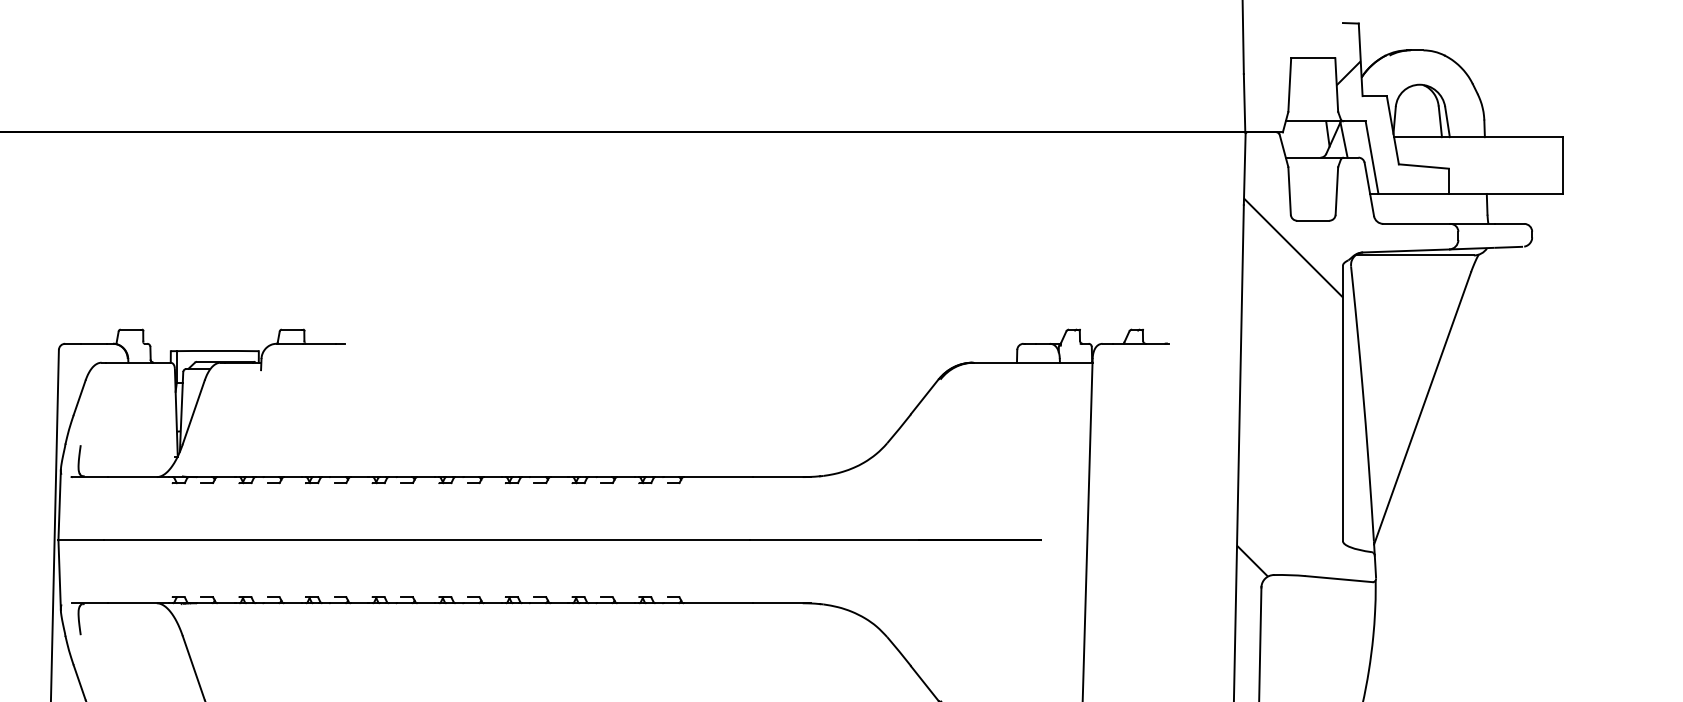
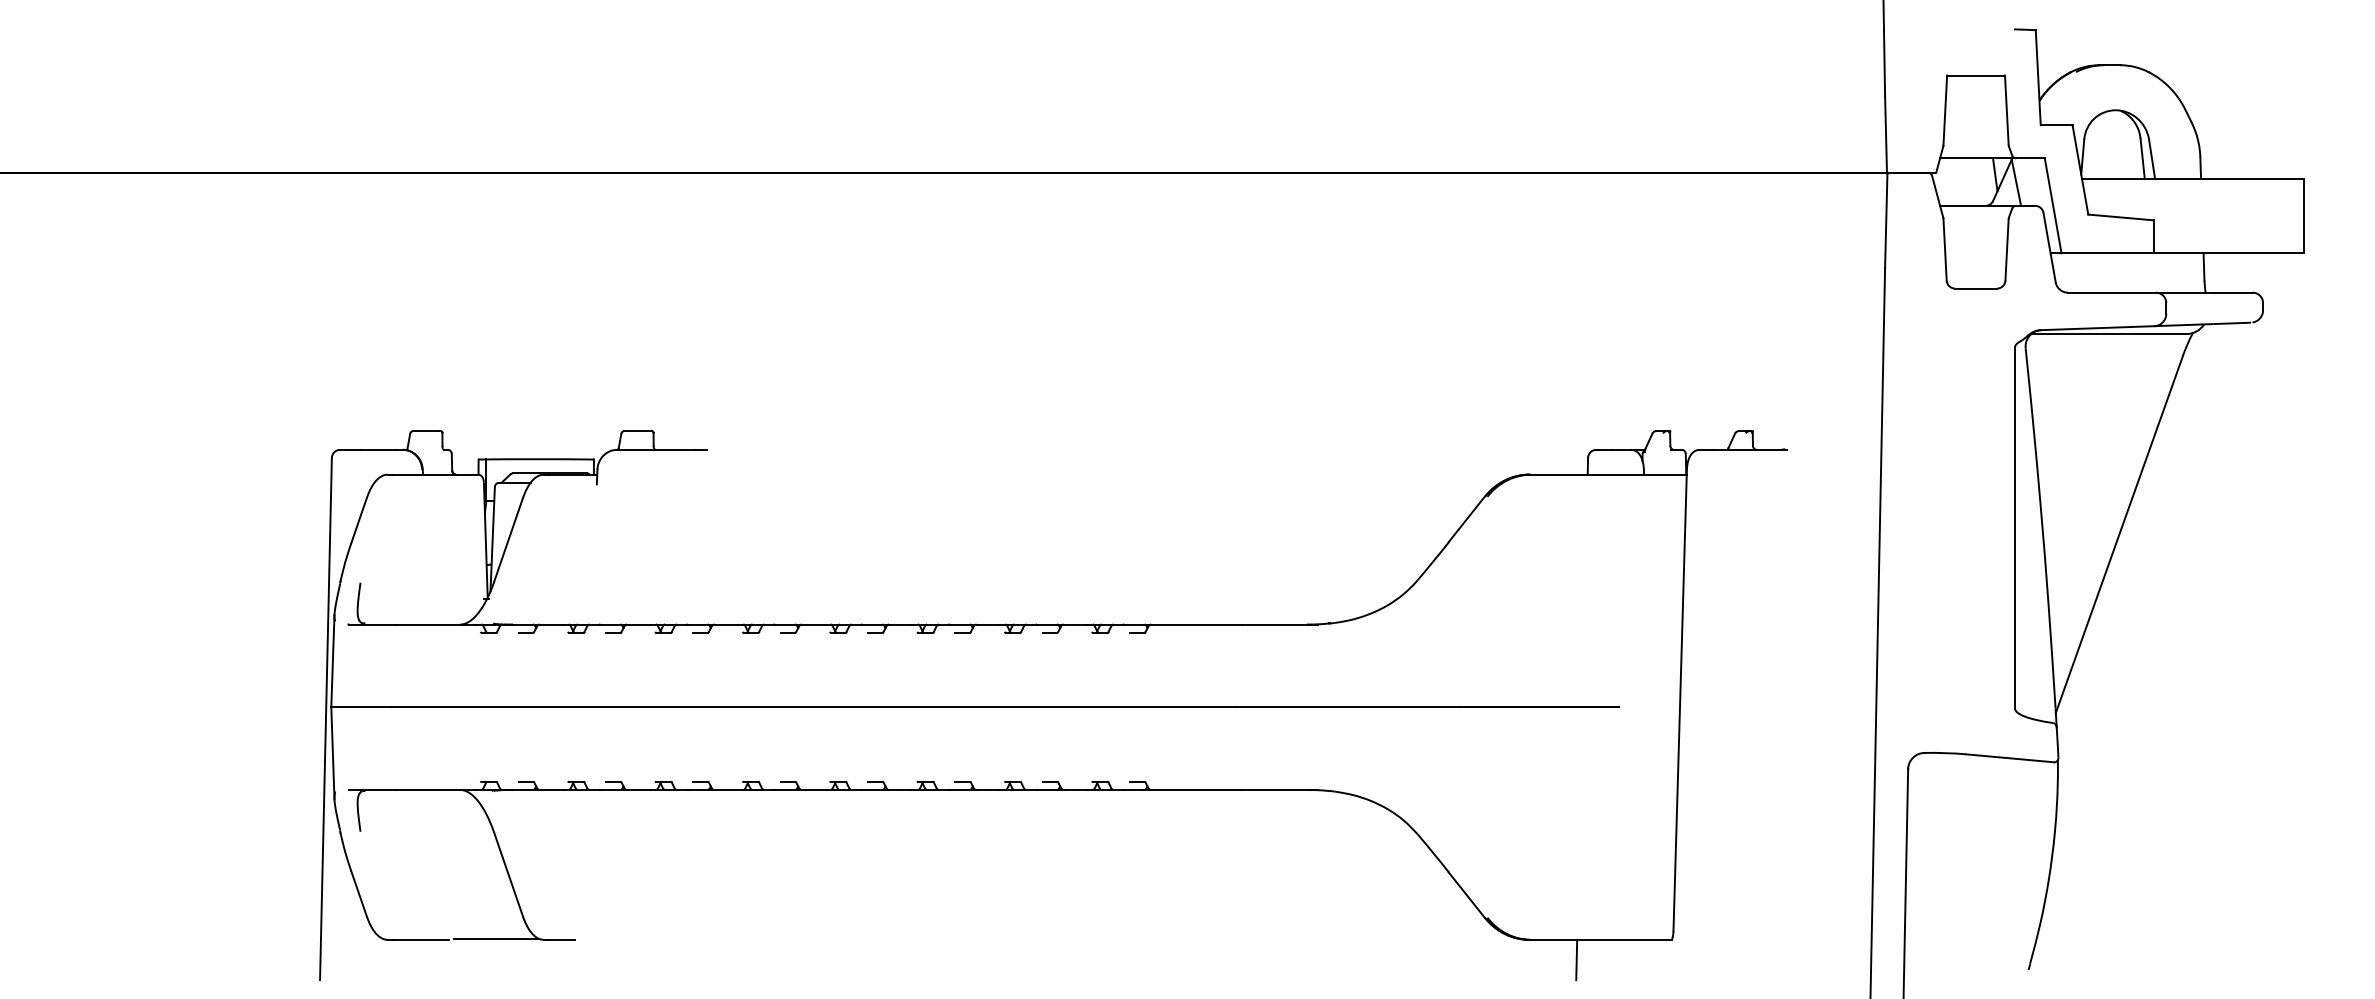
hatch: (1348, 72) -> (2022, 94), removed
hatch: (1289, 387) -> (1945, 506), removed

